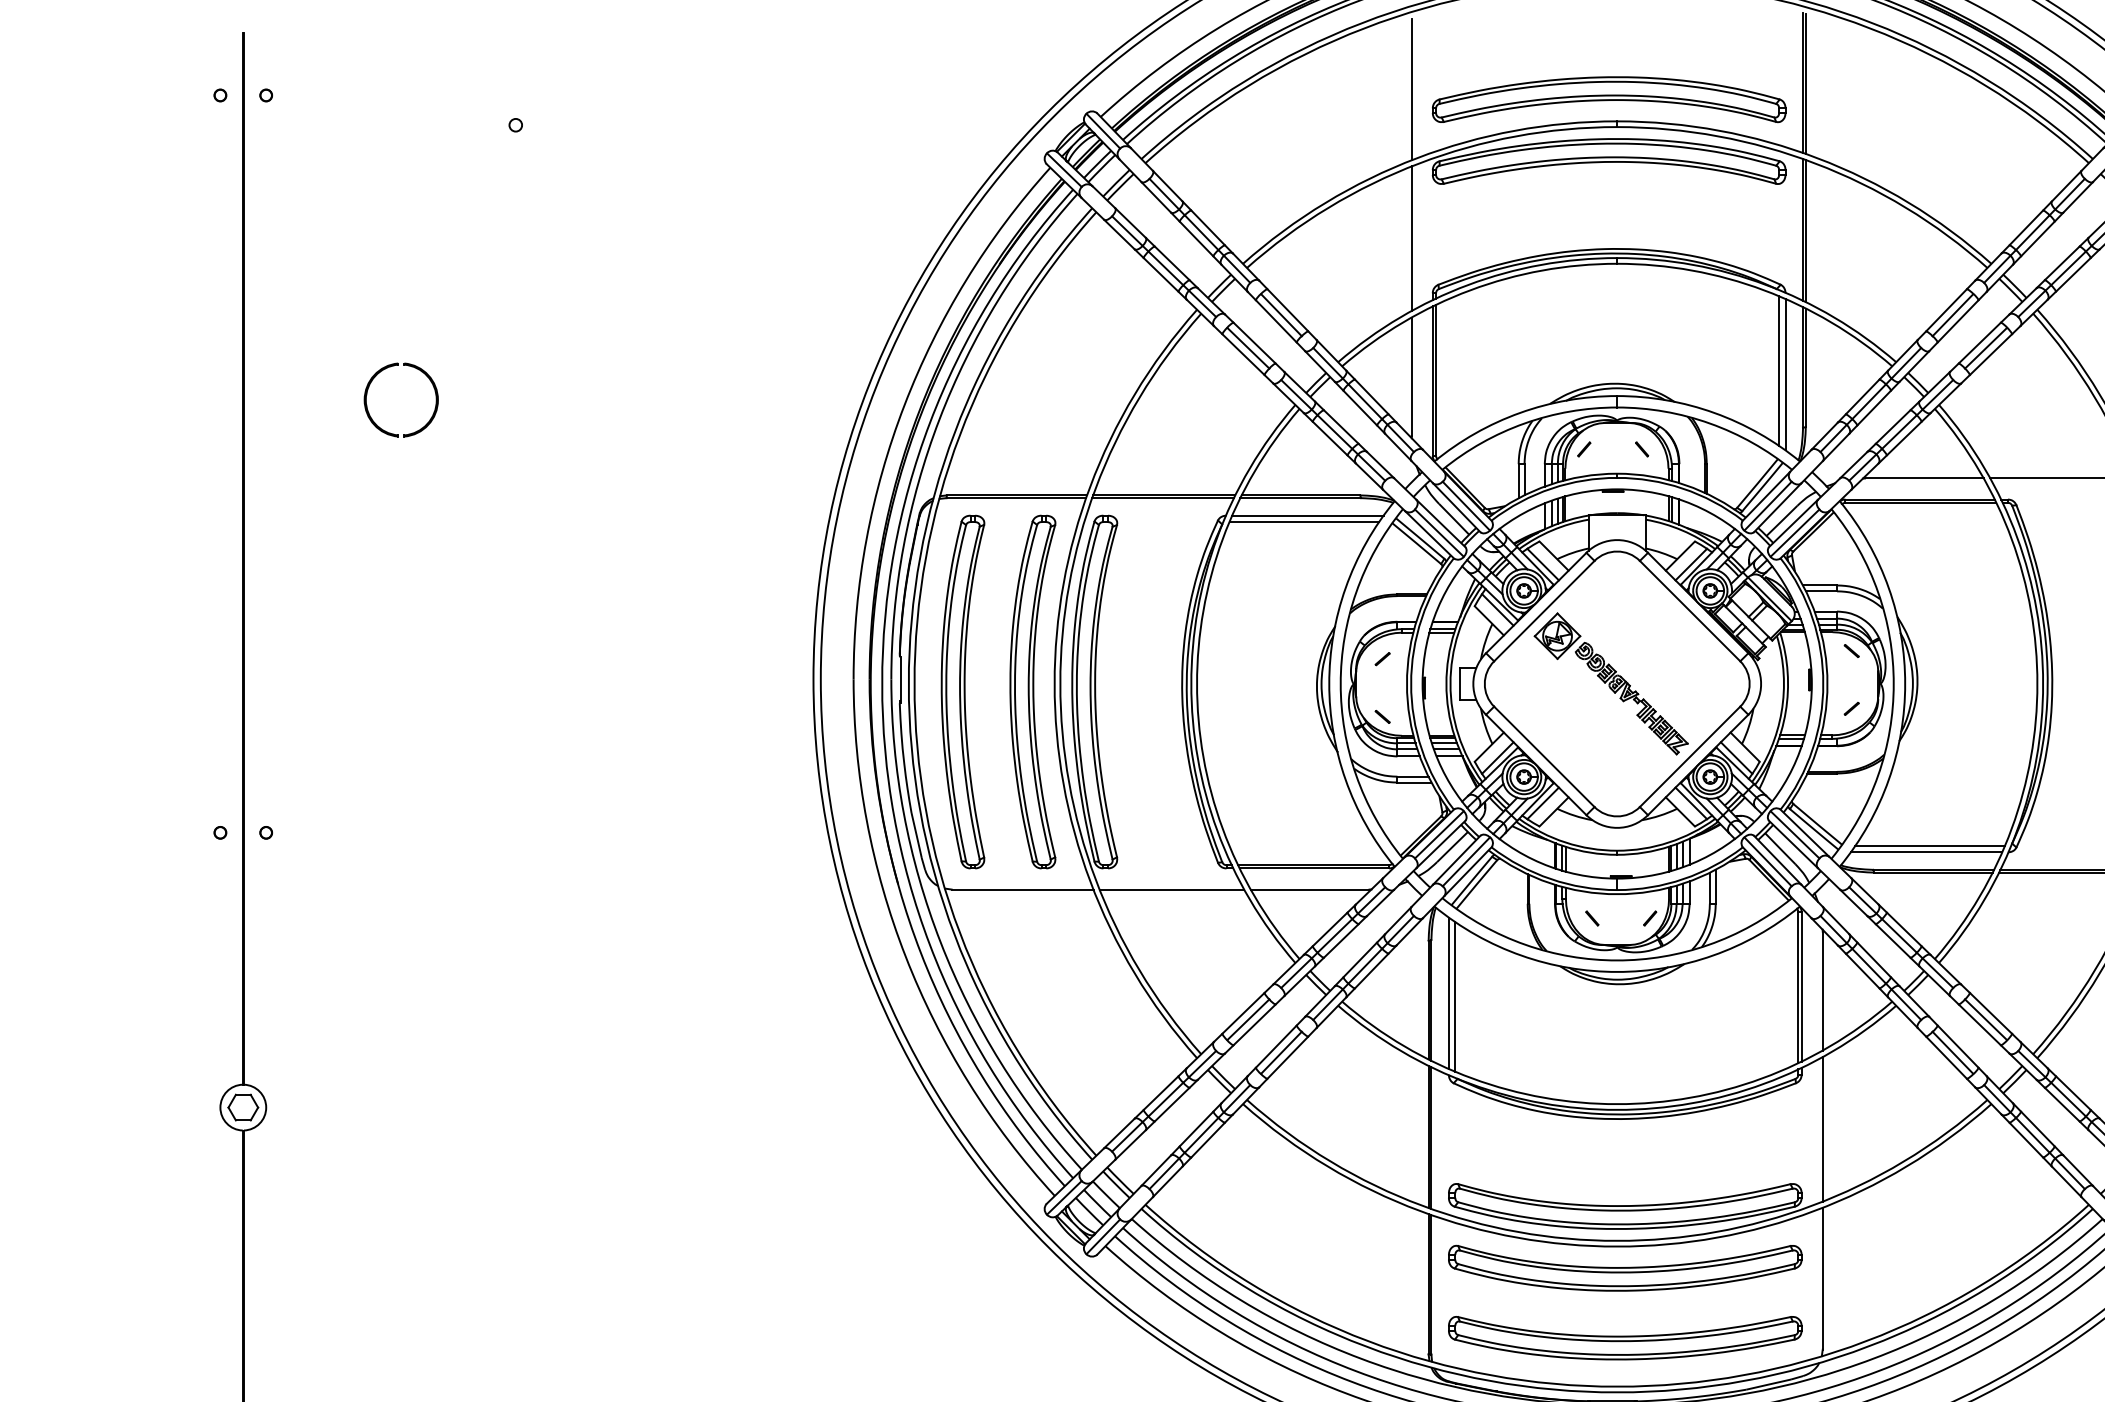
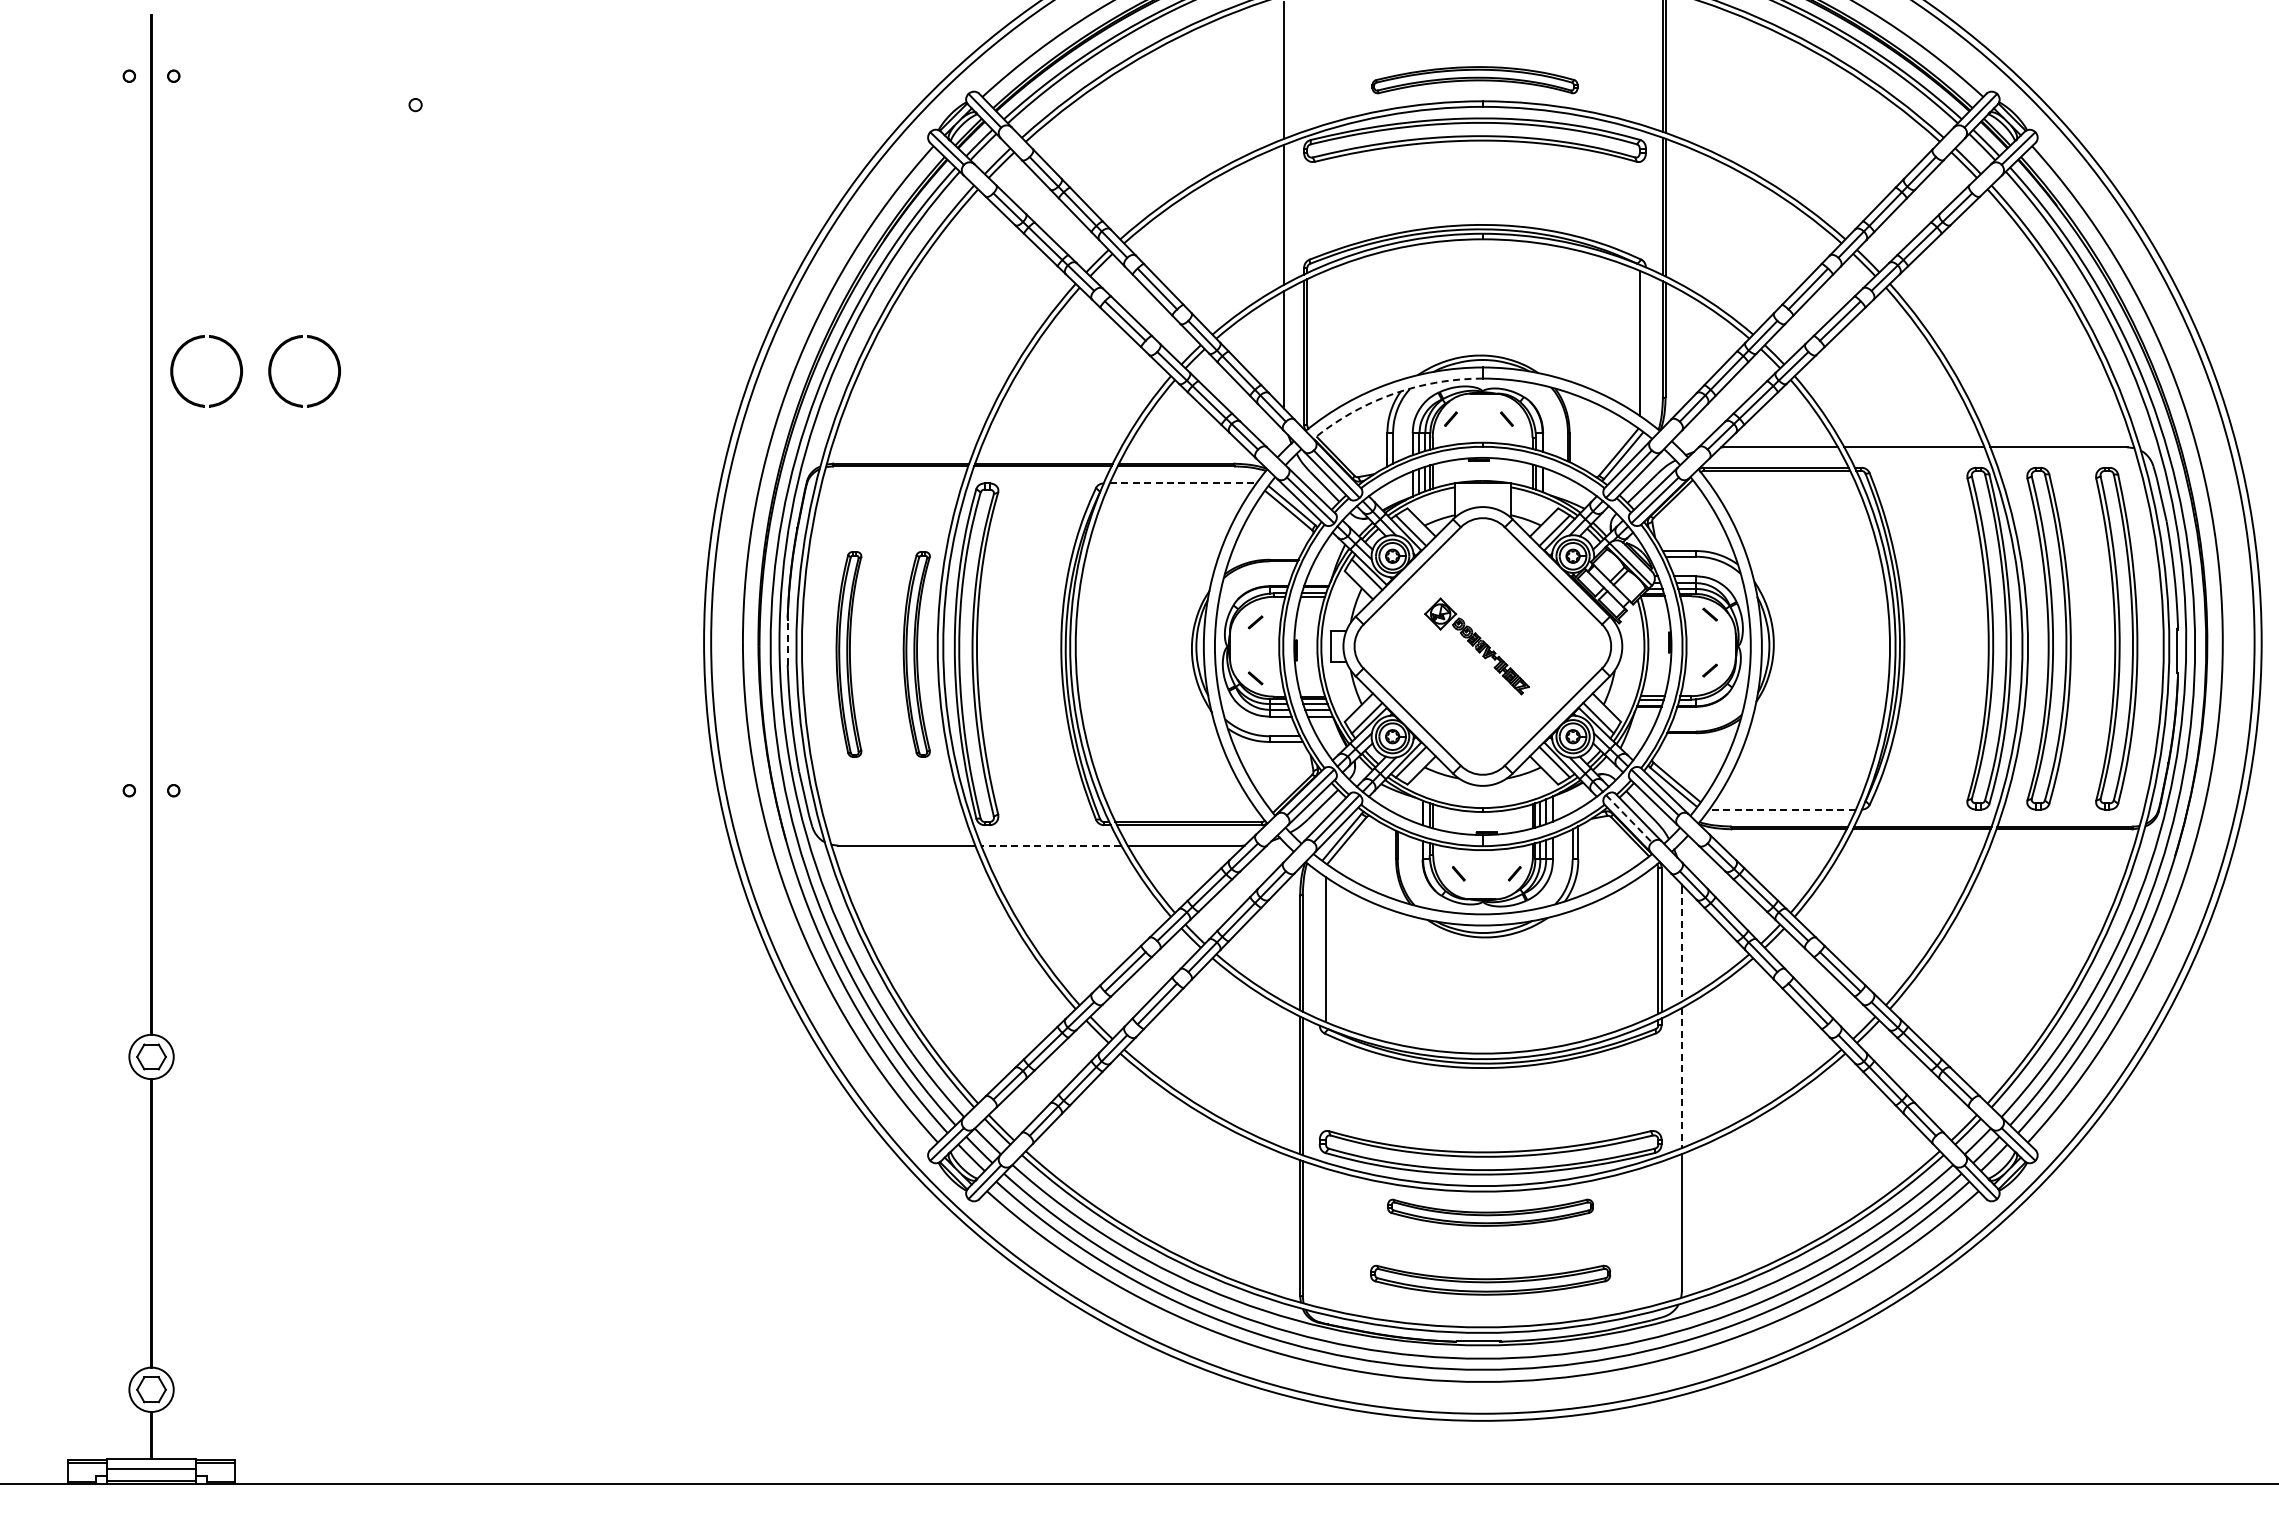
part: (1608, 98) -> (1474, 79), size x0.6
line: (1786, 374) -> (1646, 346), removed
part: (271, 417) -> (178, 388), added
arc: (1524, 423) -> (1393, 394), solid -> dashed
line: (1308, 515) -> (1183, 483), solid -> dashed
line: (1304, 521) -> (1179, 489), removed
line: (900, 678) -> (788, 641), solid -> dashed
part: (1610, 684) -> (1476, 646), size x0.7
part: (962, 692) -> (848, 654), size x0.6
part: (1032, 692) -> (916, 654), size x0.6
line: (1929, 846) -> (1785, 803), removed
line: (1926, 852) -> (1782, 809), solid -> dashed
line: (1768, 861) -> (1629, 818), solid -> dashed
line: (1171, 889) -> (1050, 845), solid -> dashed
line: (1823, 991) -> (1682, 944), solid -> dashed
line: (1448, 992) -> (1319, 945), removed
line: (1823, 1129) -> (1682, 1078), solid -> dashed
part: (1625, 1268) -> (1490, 1212), size x0.6
part: (1625, 1337) -> (1490, 1279), size x0.7

